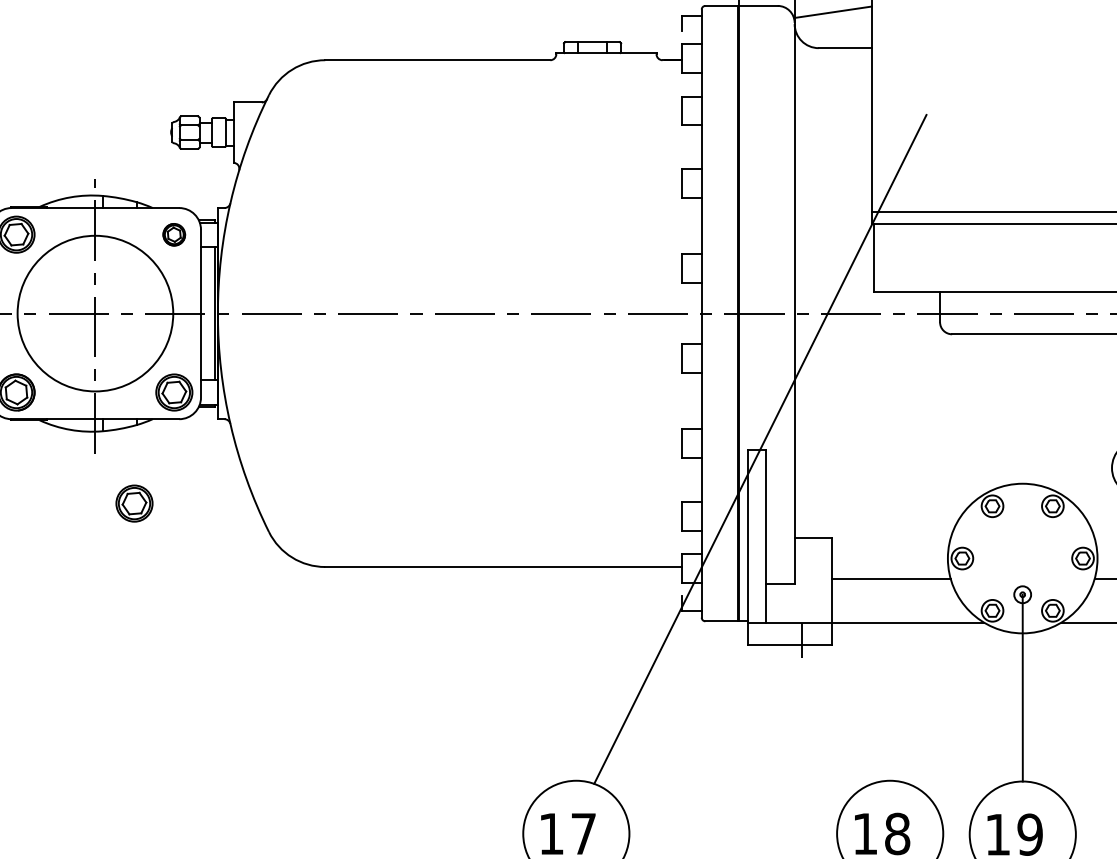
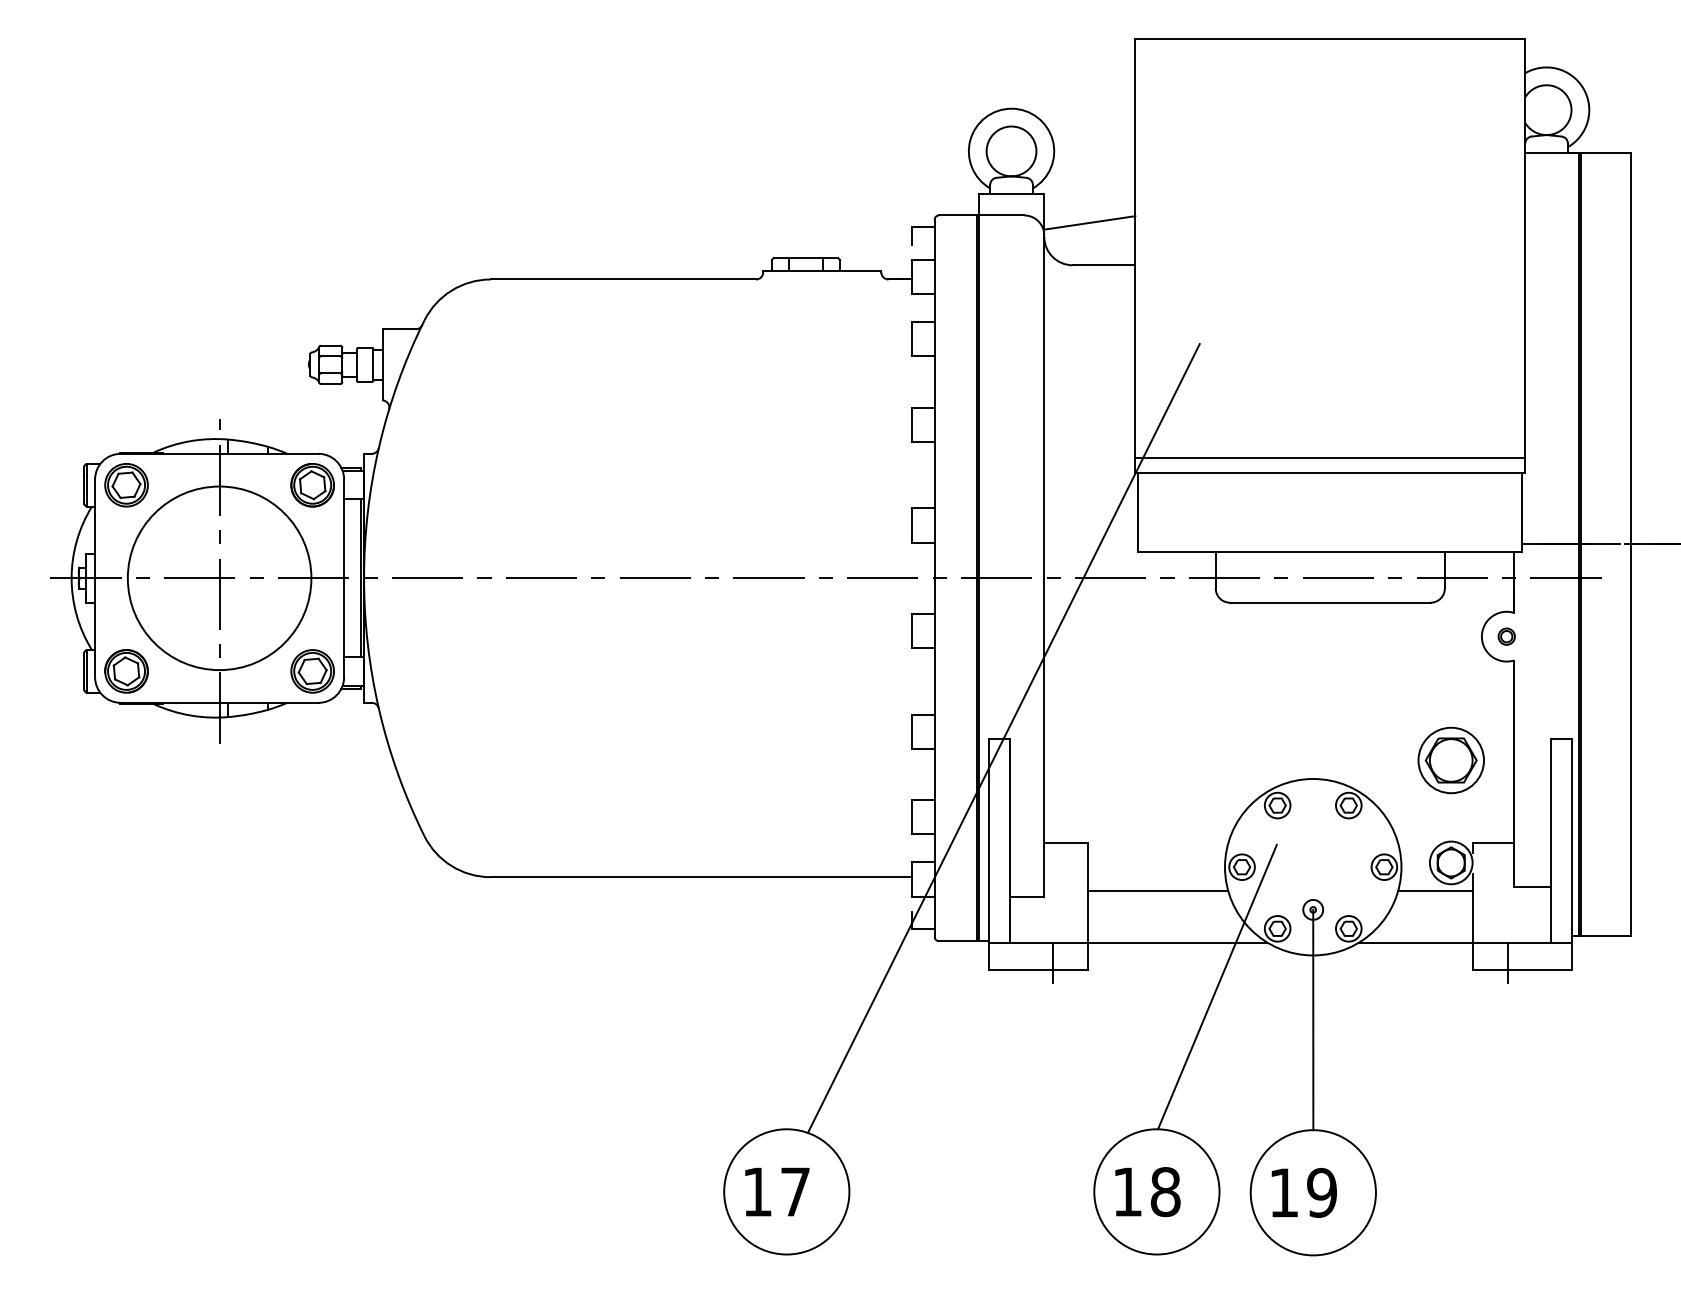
part: (174, 234) -> (312, 485), size x1.67
part: (134, 503) -> (265, 802), removed
line: (941, 659) -> (1217, 986), added

